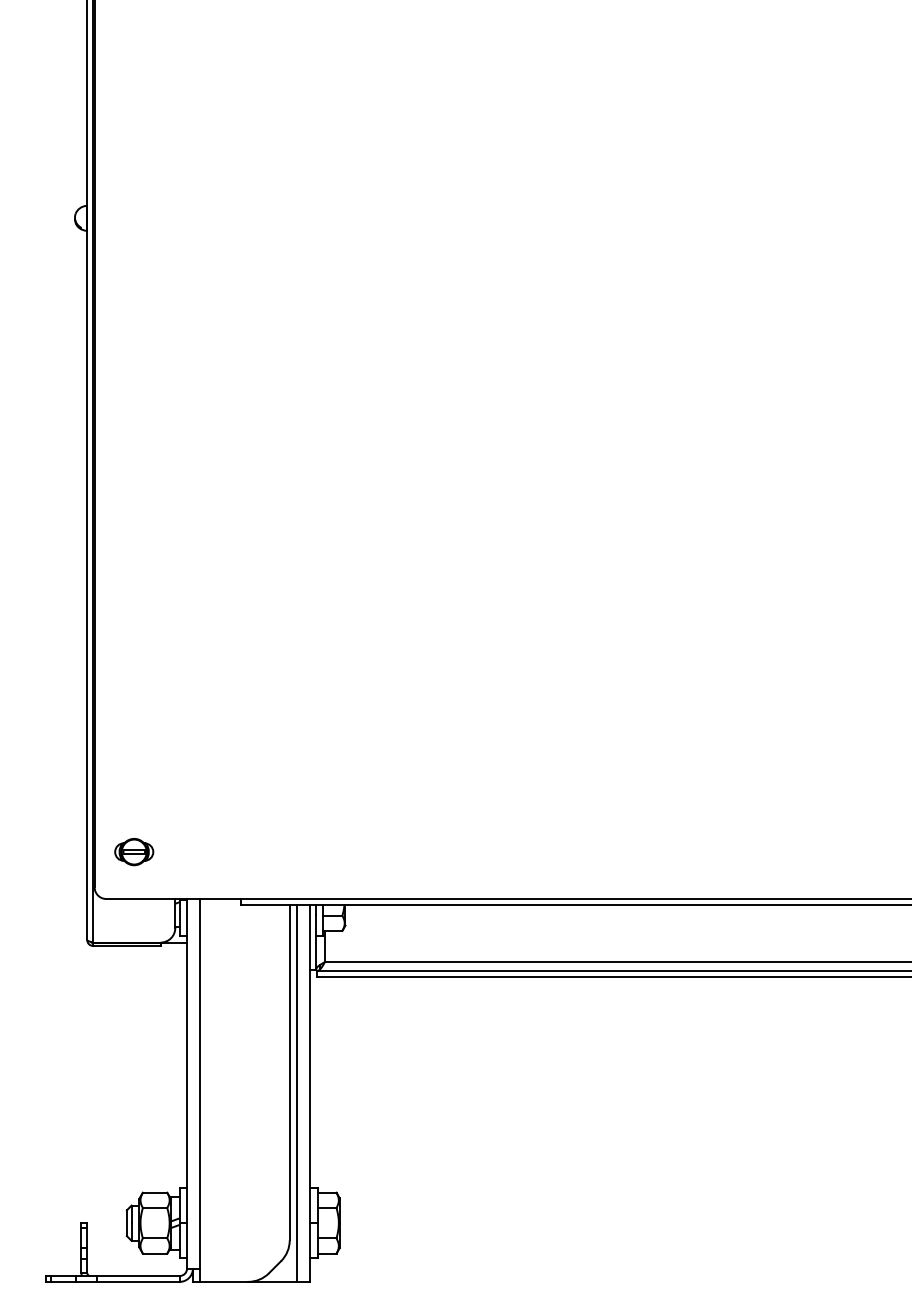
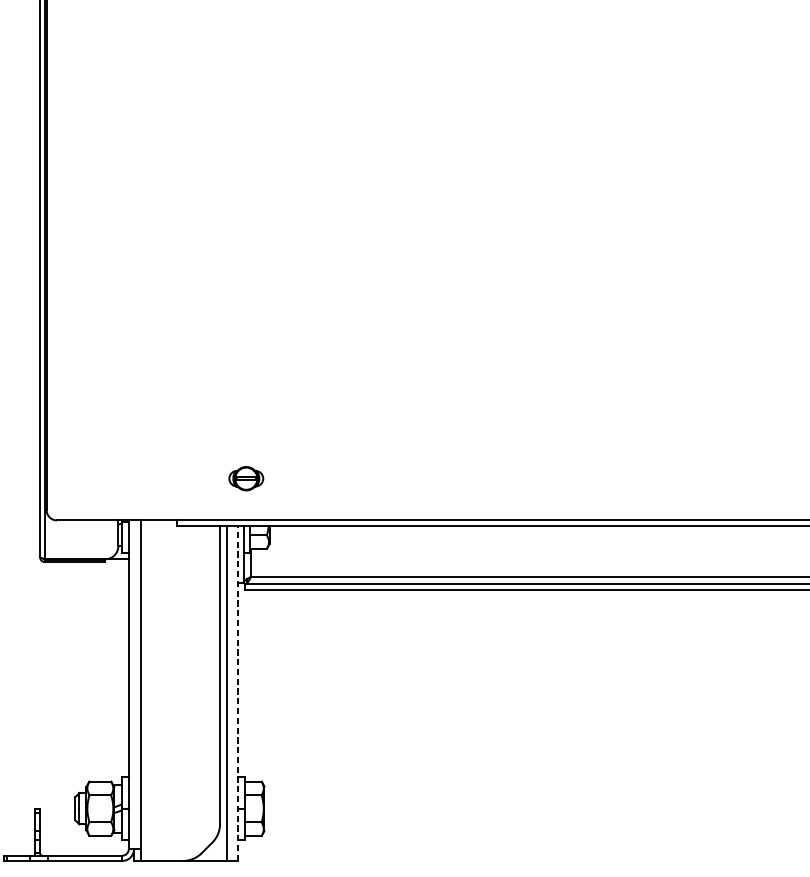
part: (134, 852) -> (246, 479), moved
line: (310, 1093) -> (238, 693), solid -> dashed

